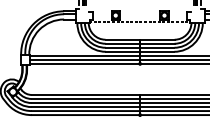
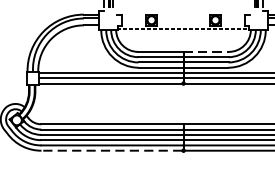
line: (157, 39) -> (206, 51), solid -> dashed
line: (85, 115) -> (111, 151), solid -> dashed

